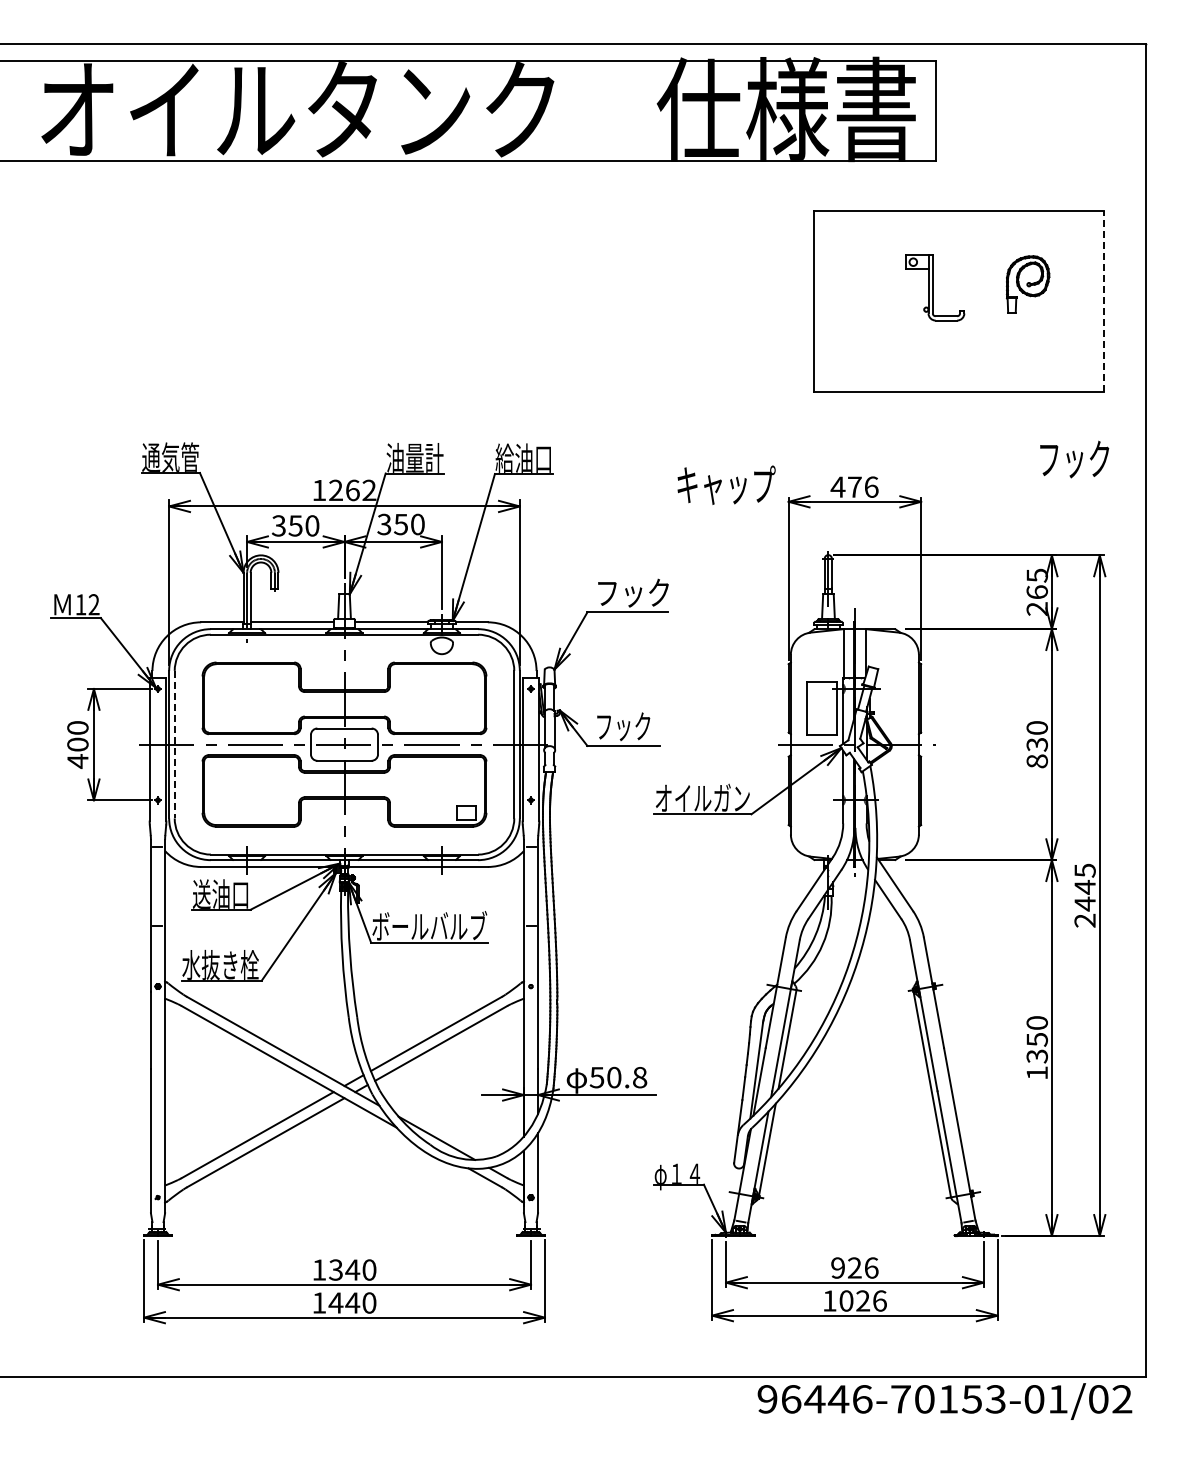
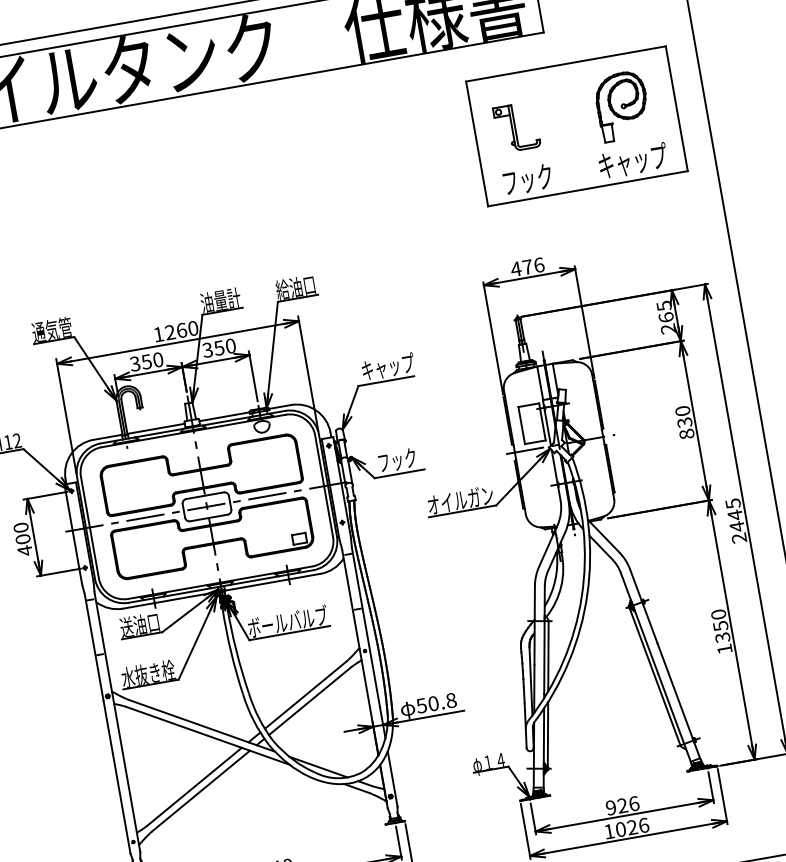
part: (1027, 284) -> (622, 106), size x1.67
part: (935, 287) -> (516, 127), moved
line: (1103, 300) -> (676, 108), dashed -> solid
text: (1074, 459) -> (527, 179), moved
text: (726, 484) -> (633, 160), moved
text: (369, 490) -> (193, 328), 1262 -> 1260
text: (633, 592) -> (387, 366), フック -> キャップ
line: (174, 744) -> (89, 527), dashed -> solid

